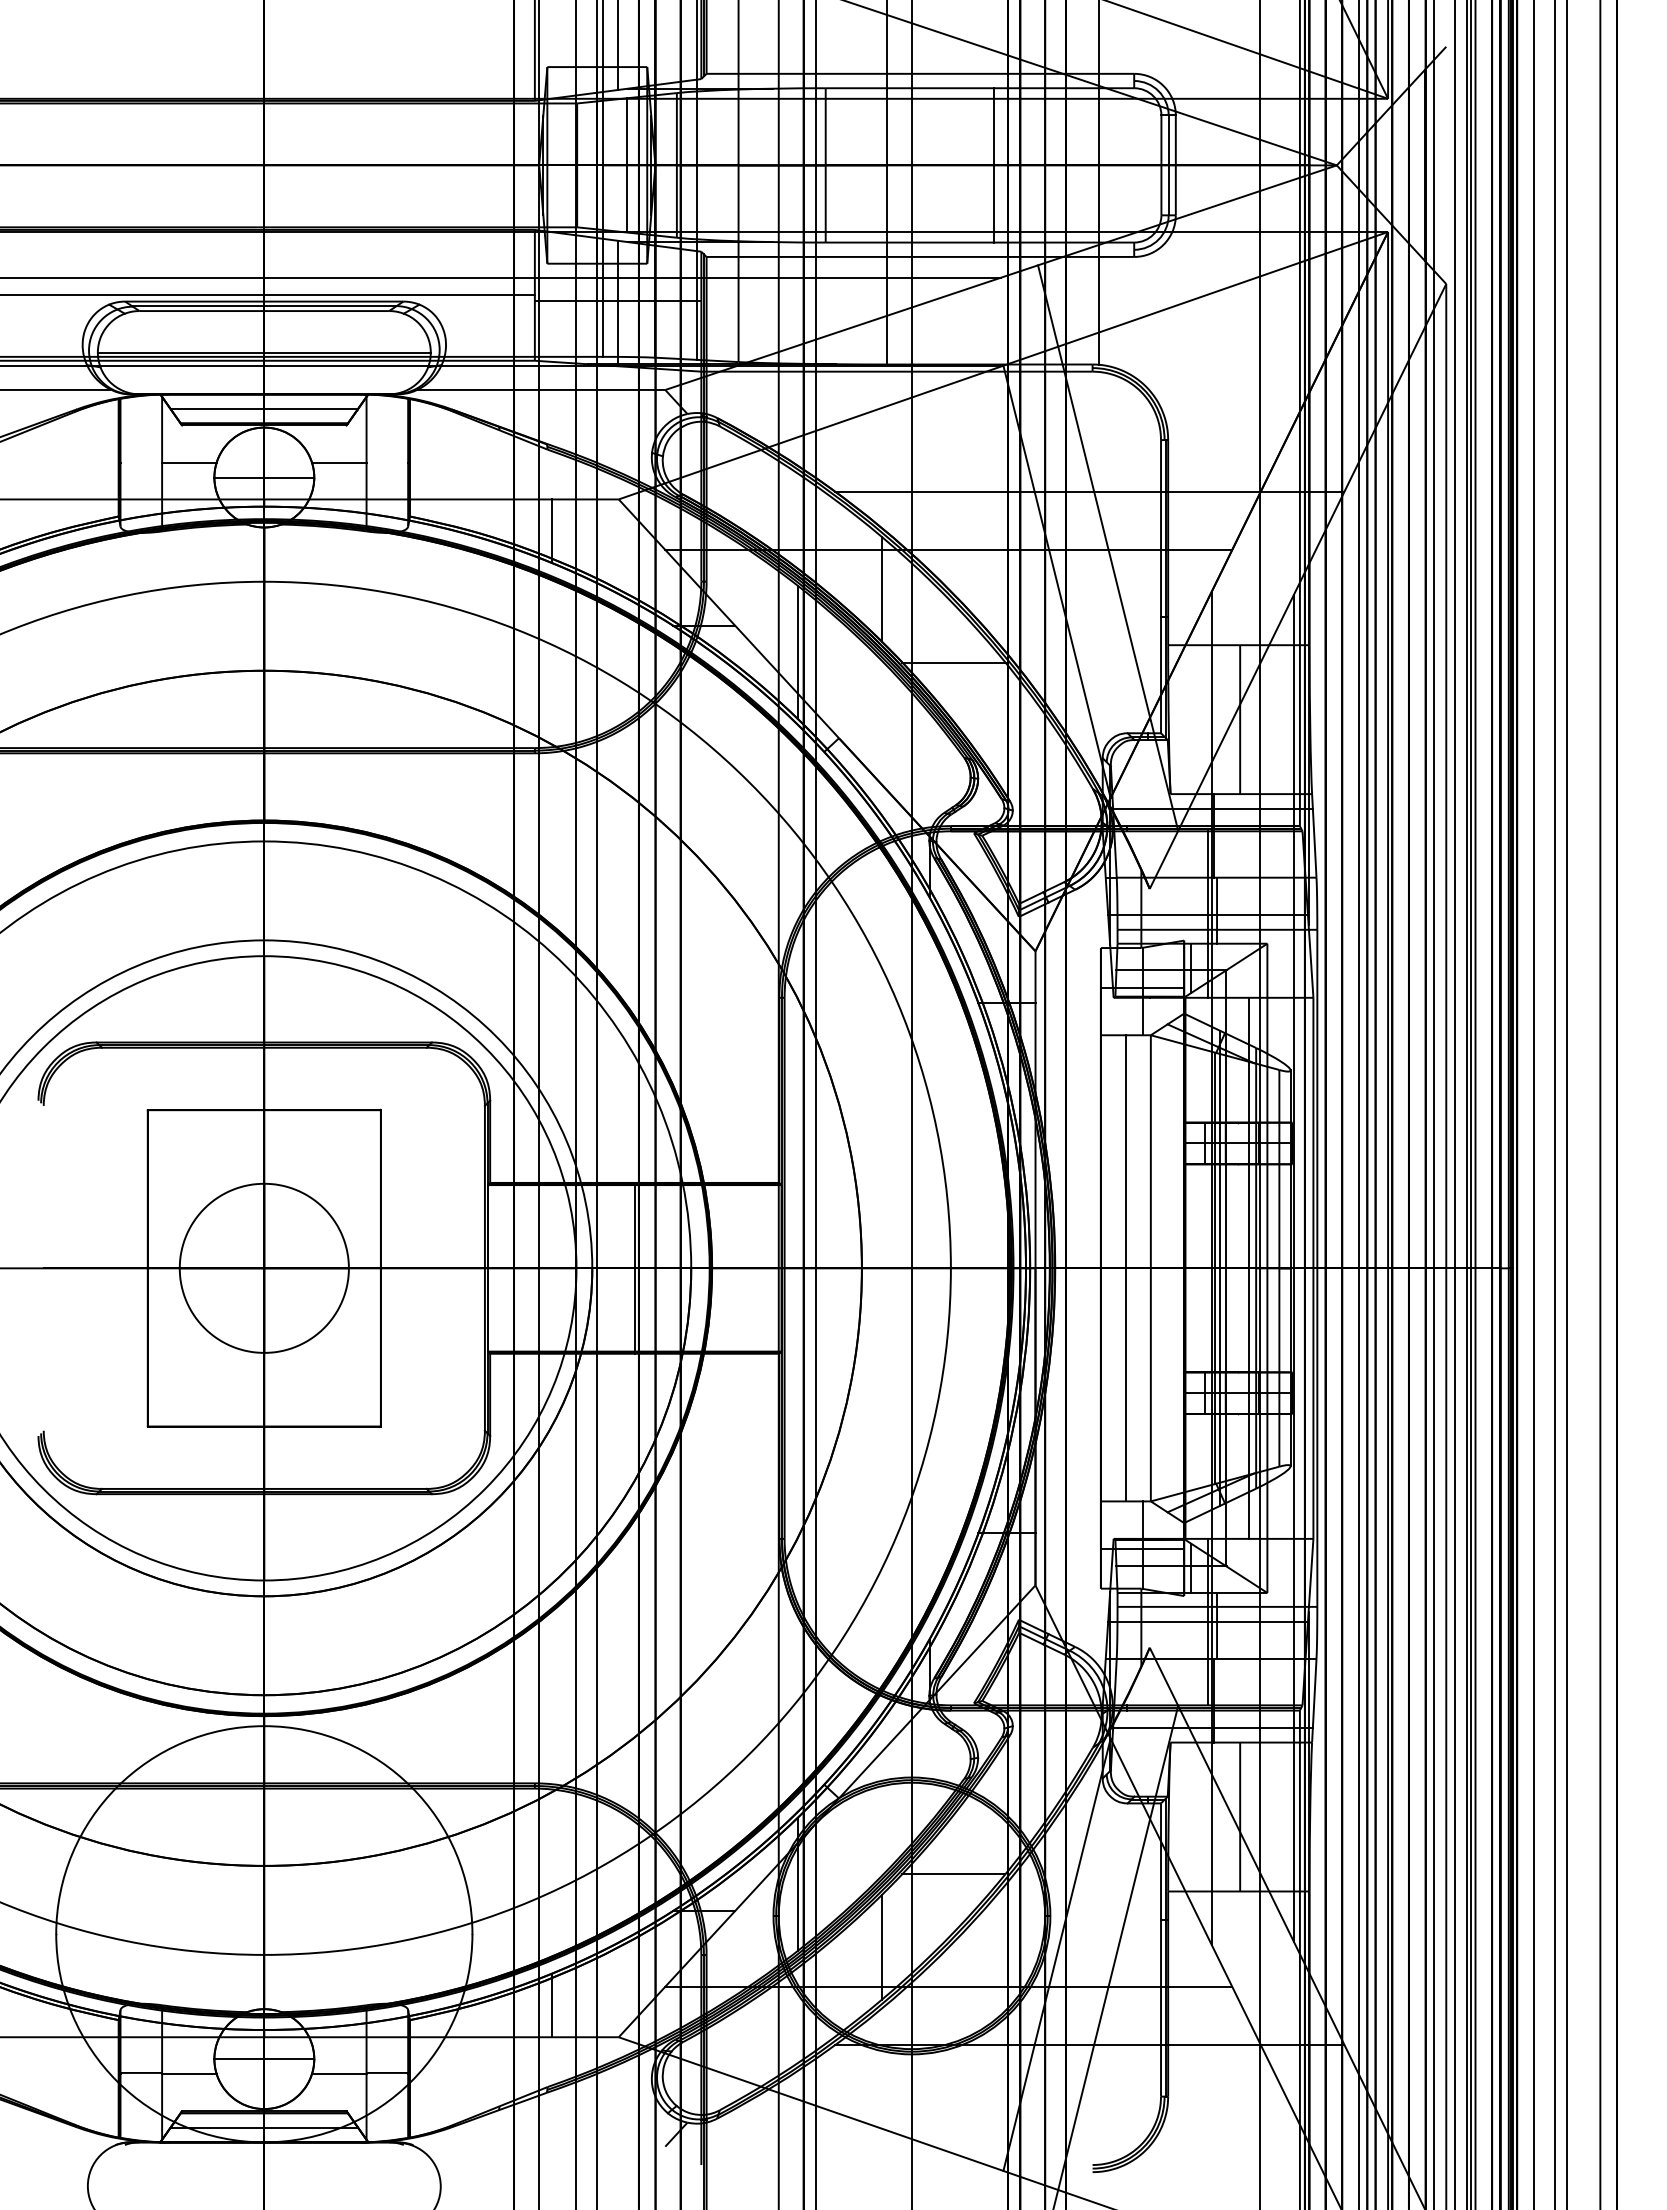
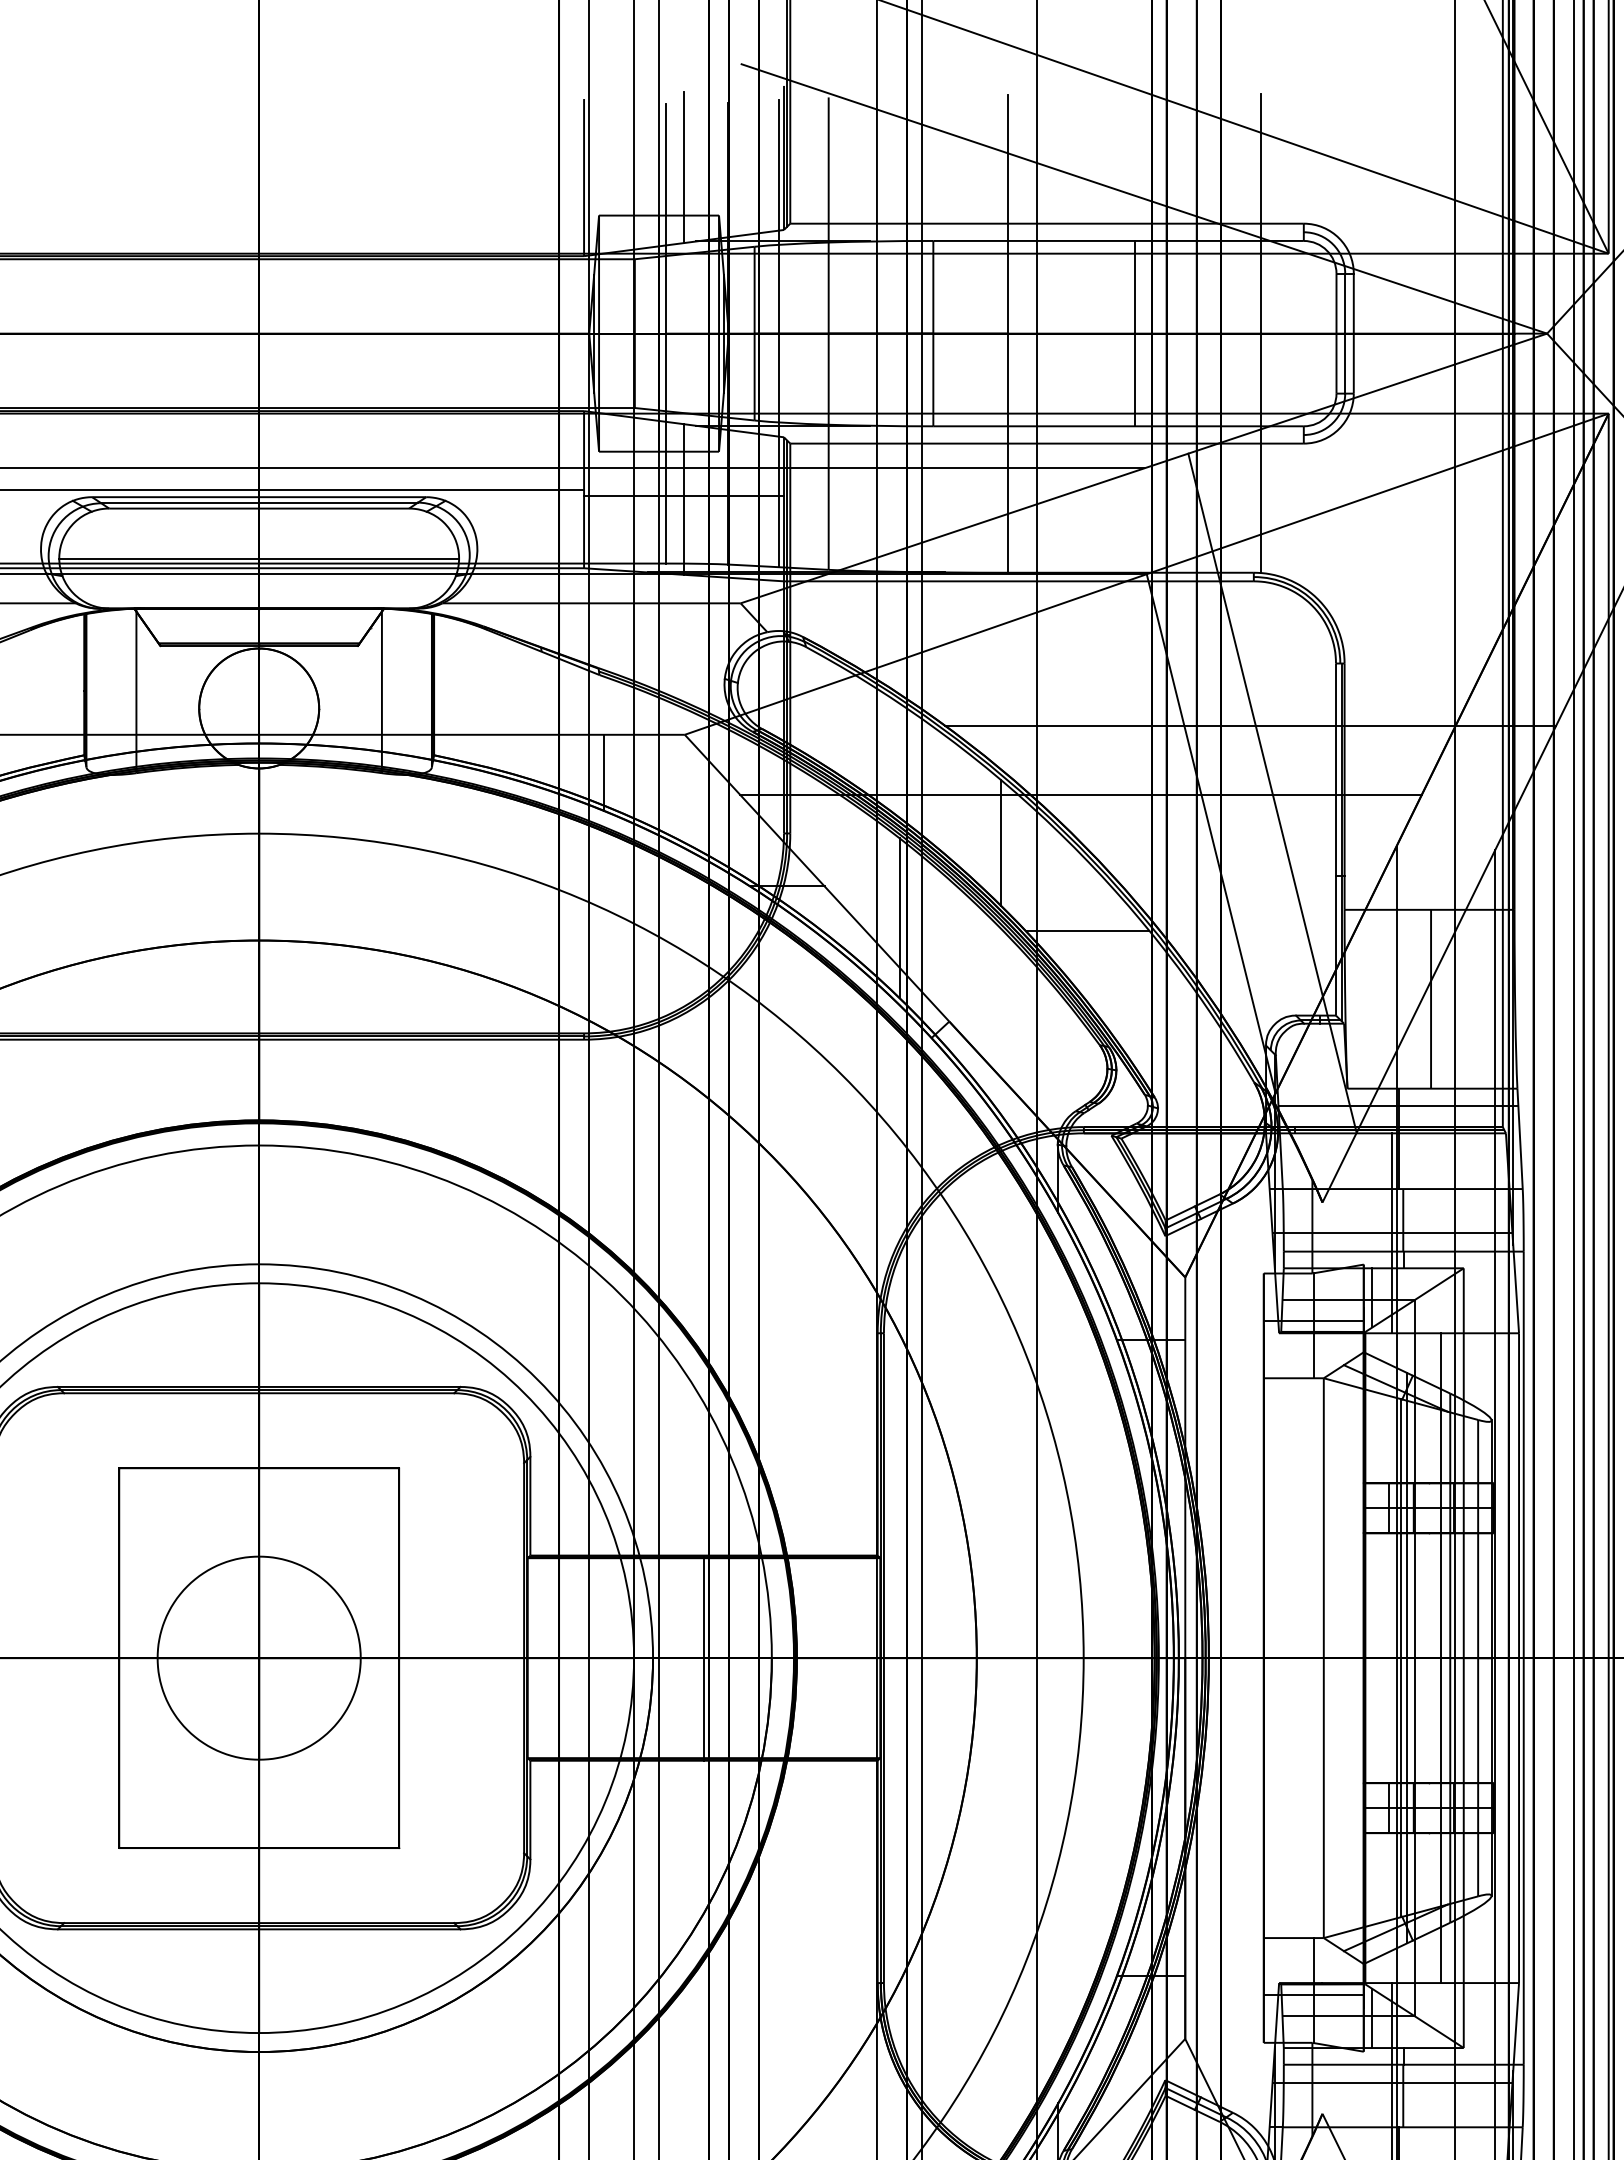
line: (627, 165) -> (695, 333), removed
line: (264, 408) -> (259, 625), removed
line: (189, 462) -> (169, 690), removed
line: (339, 462) -> (349, 690), removed
line: (264, 477) -> (259, 708), removed
line: (1125, 1268) -> (1293, 1658), removed

